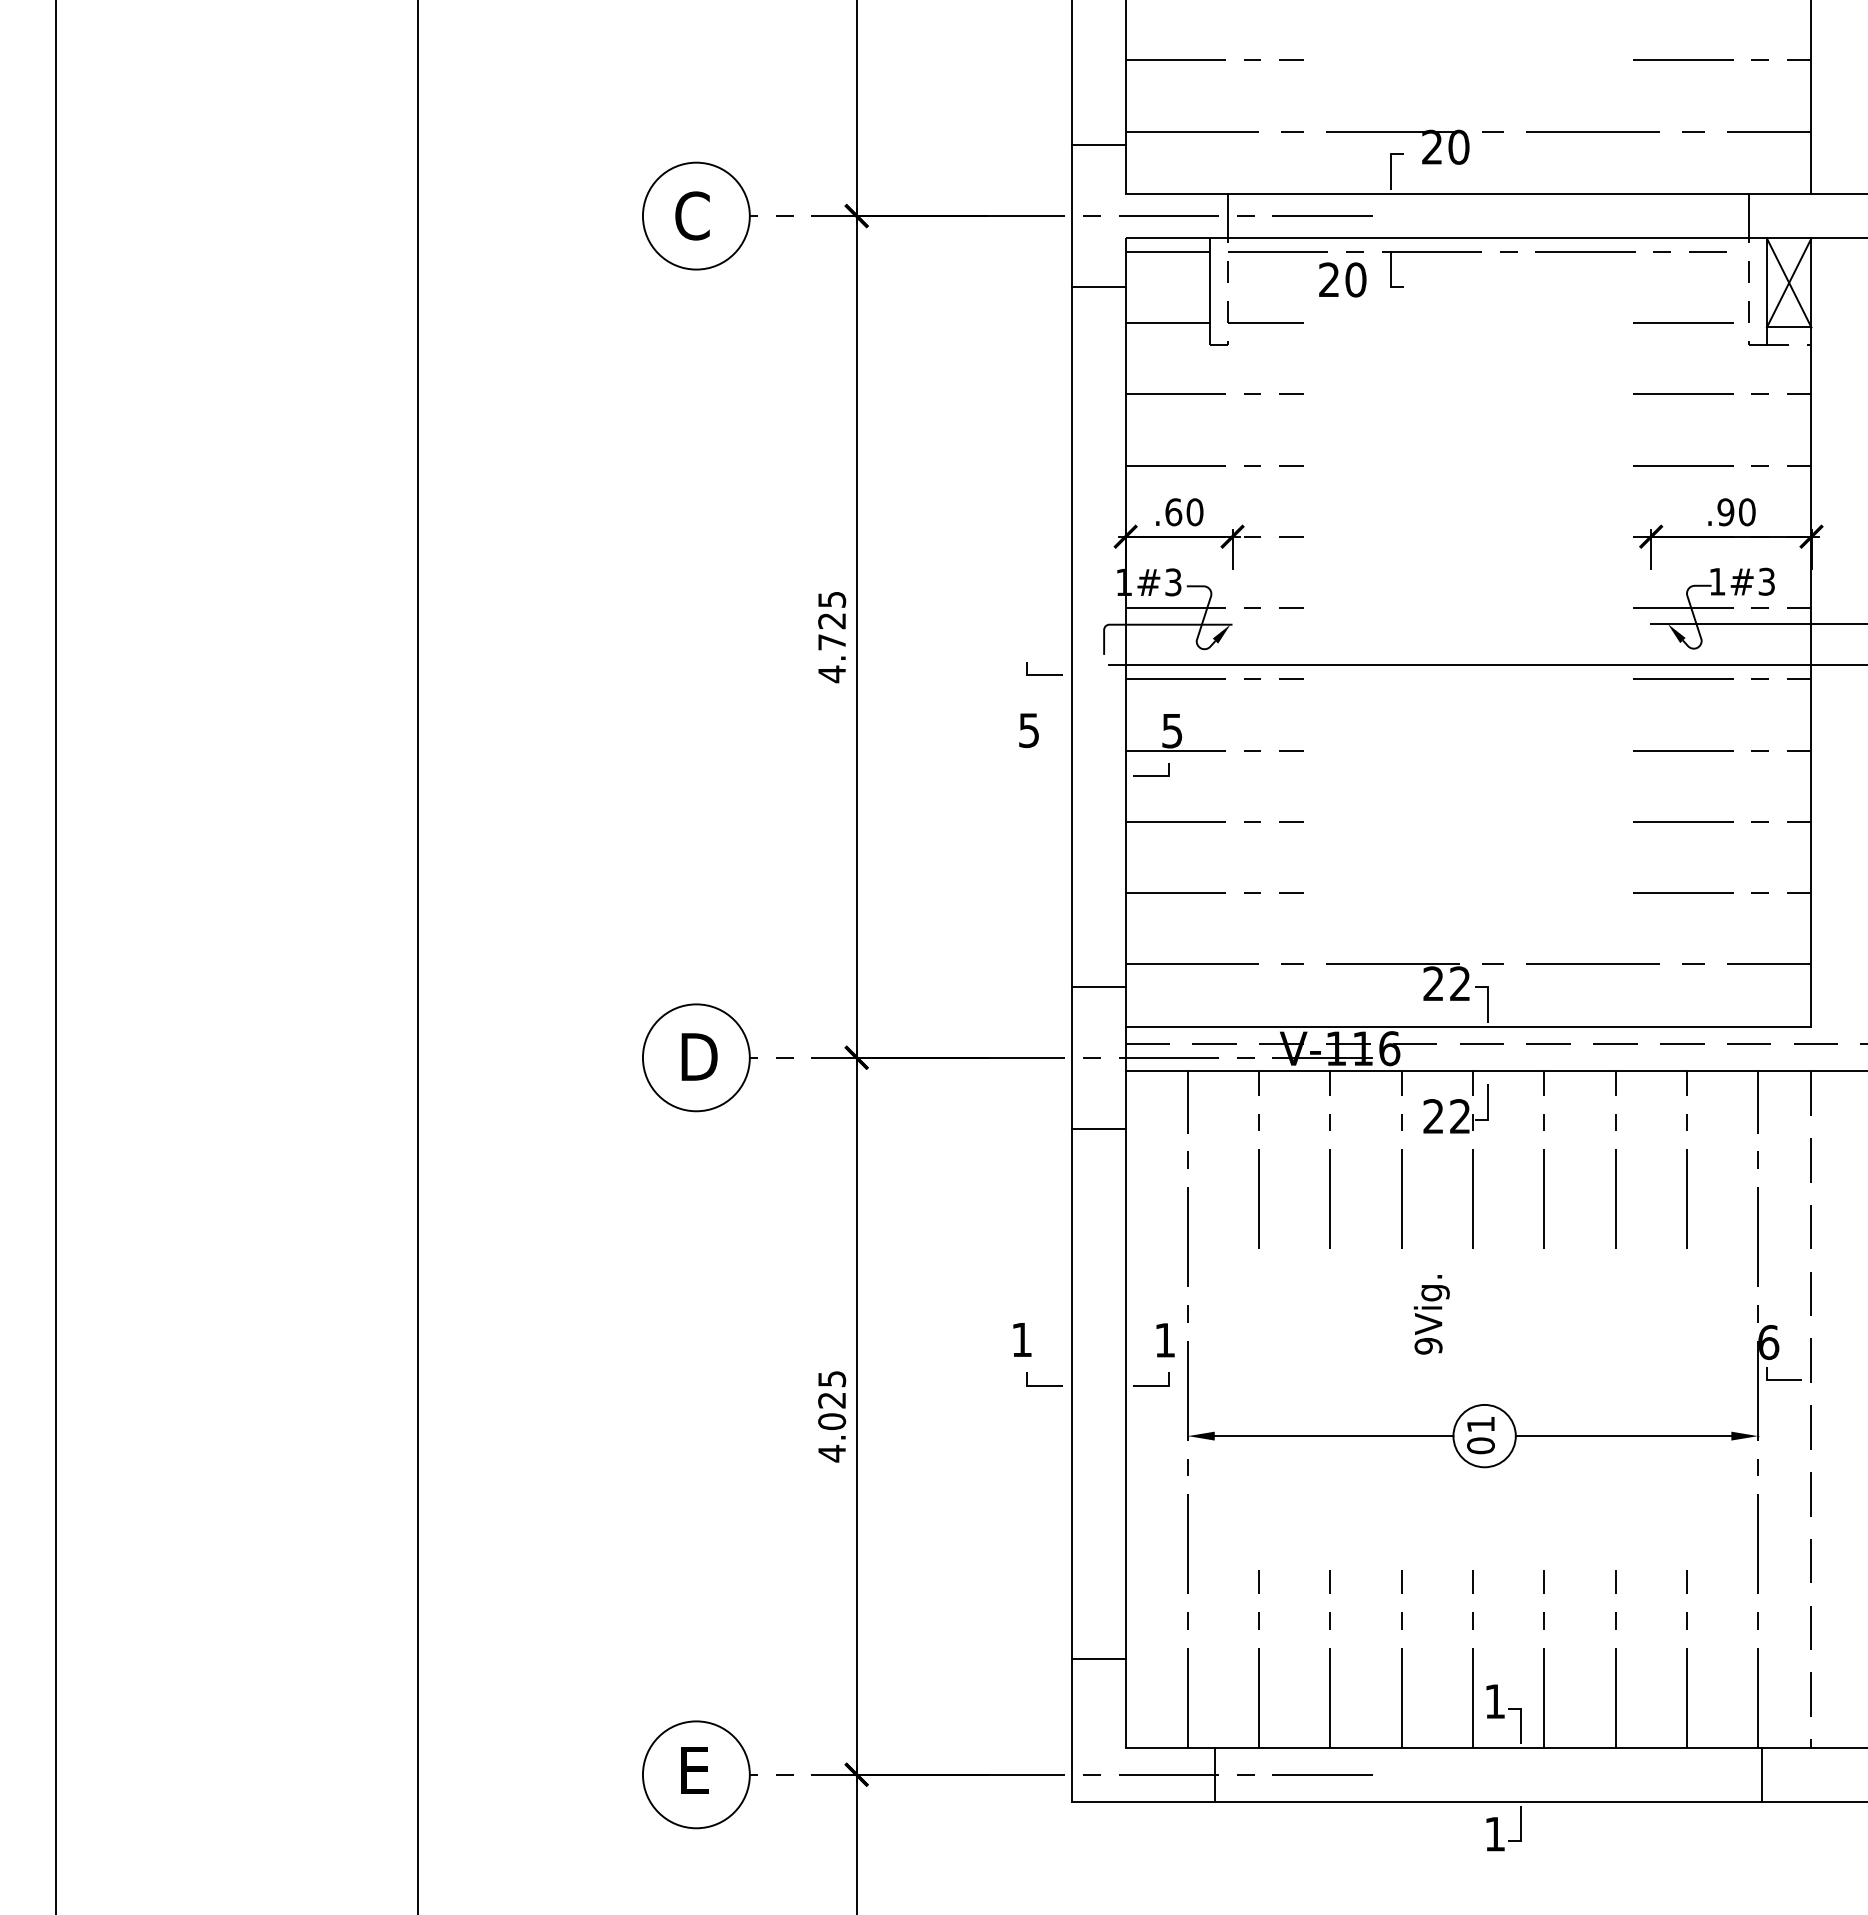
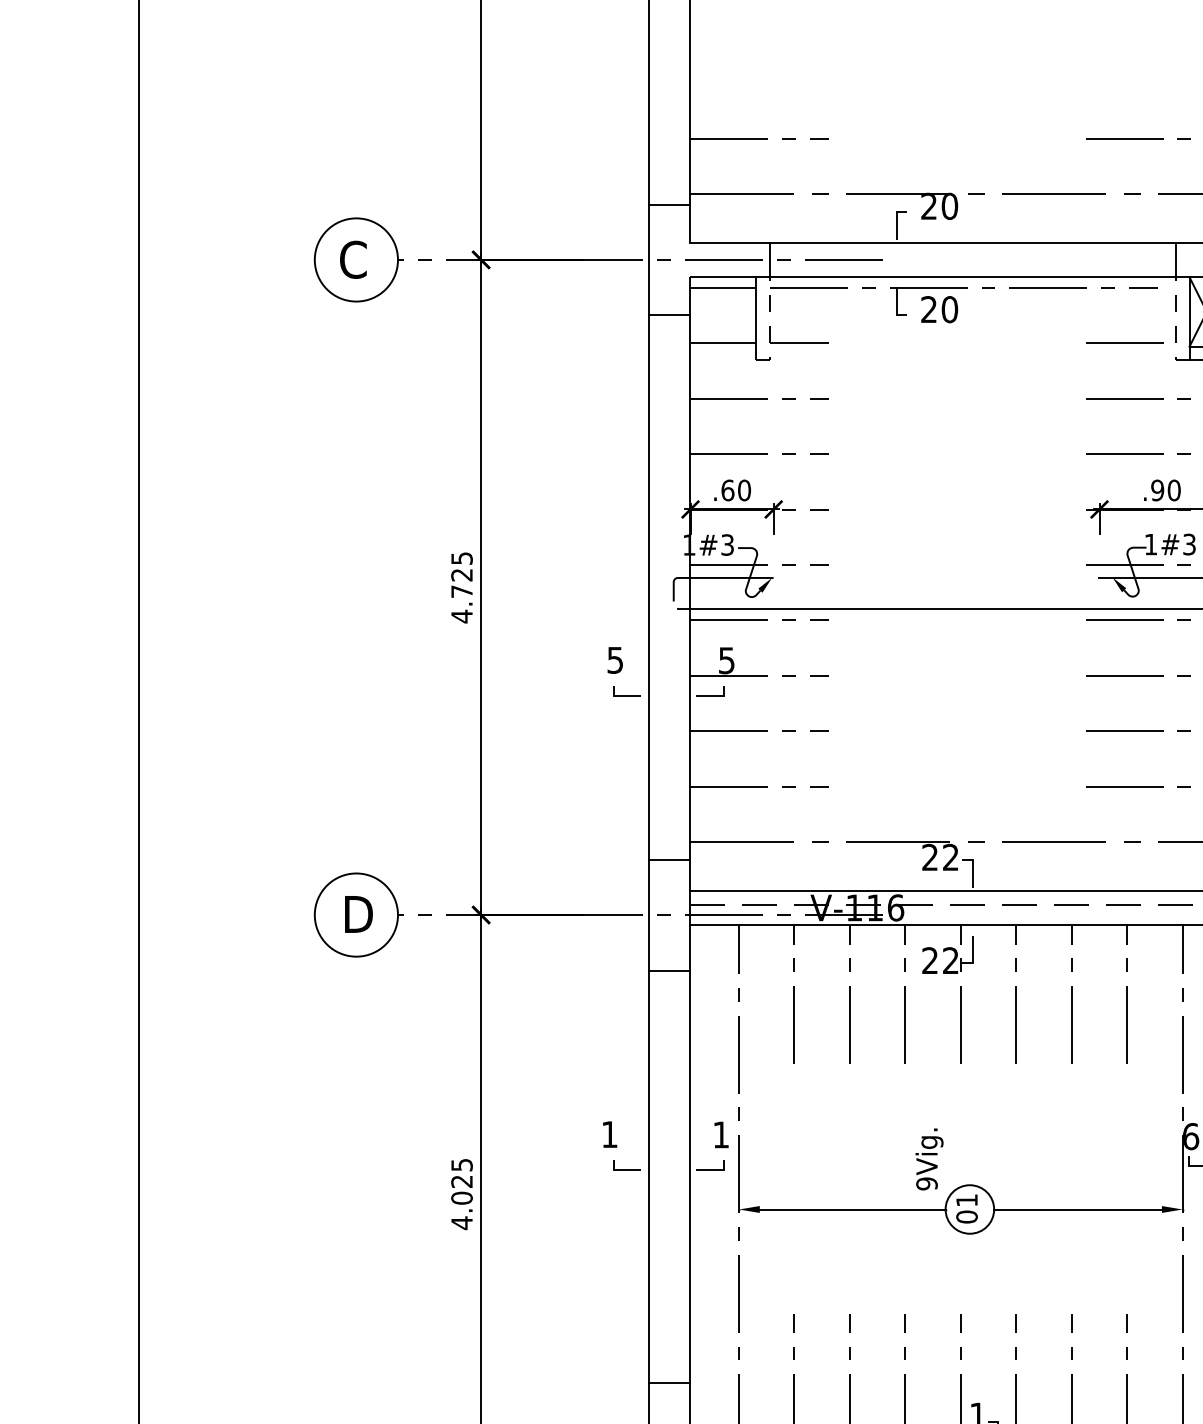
text: (1342, 279) -> (939, 309), moved
line: (1044, 674) -> (627, 695), moved
text: (1431, 1314) -> (929, 1159), moved

